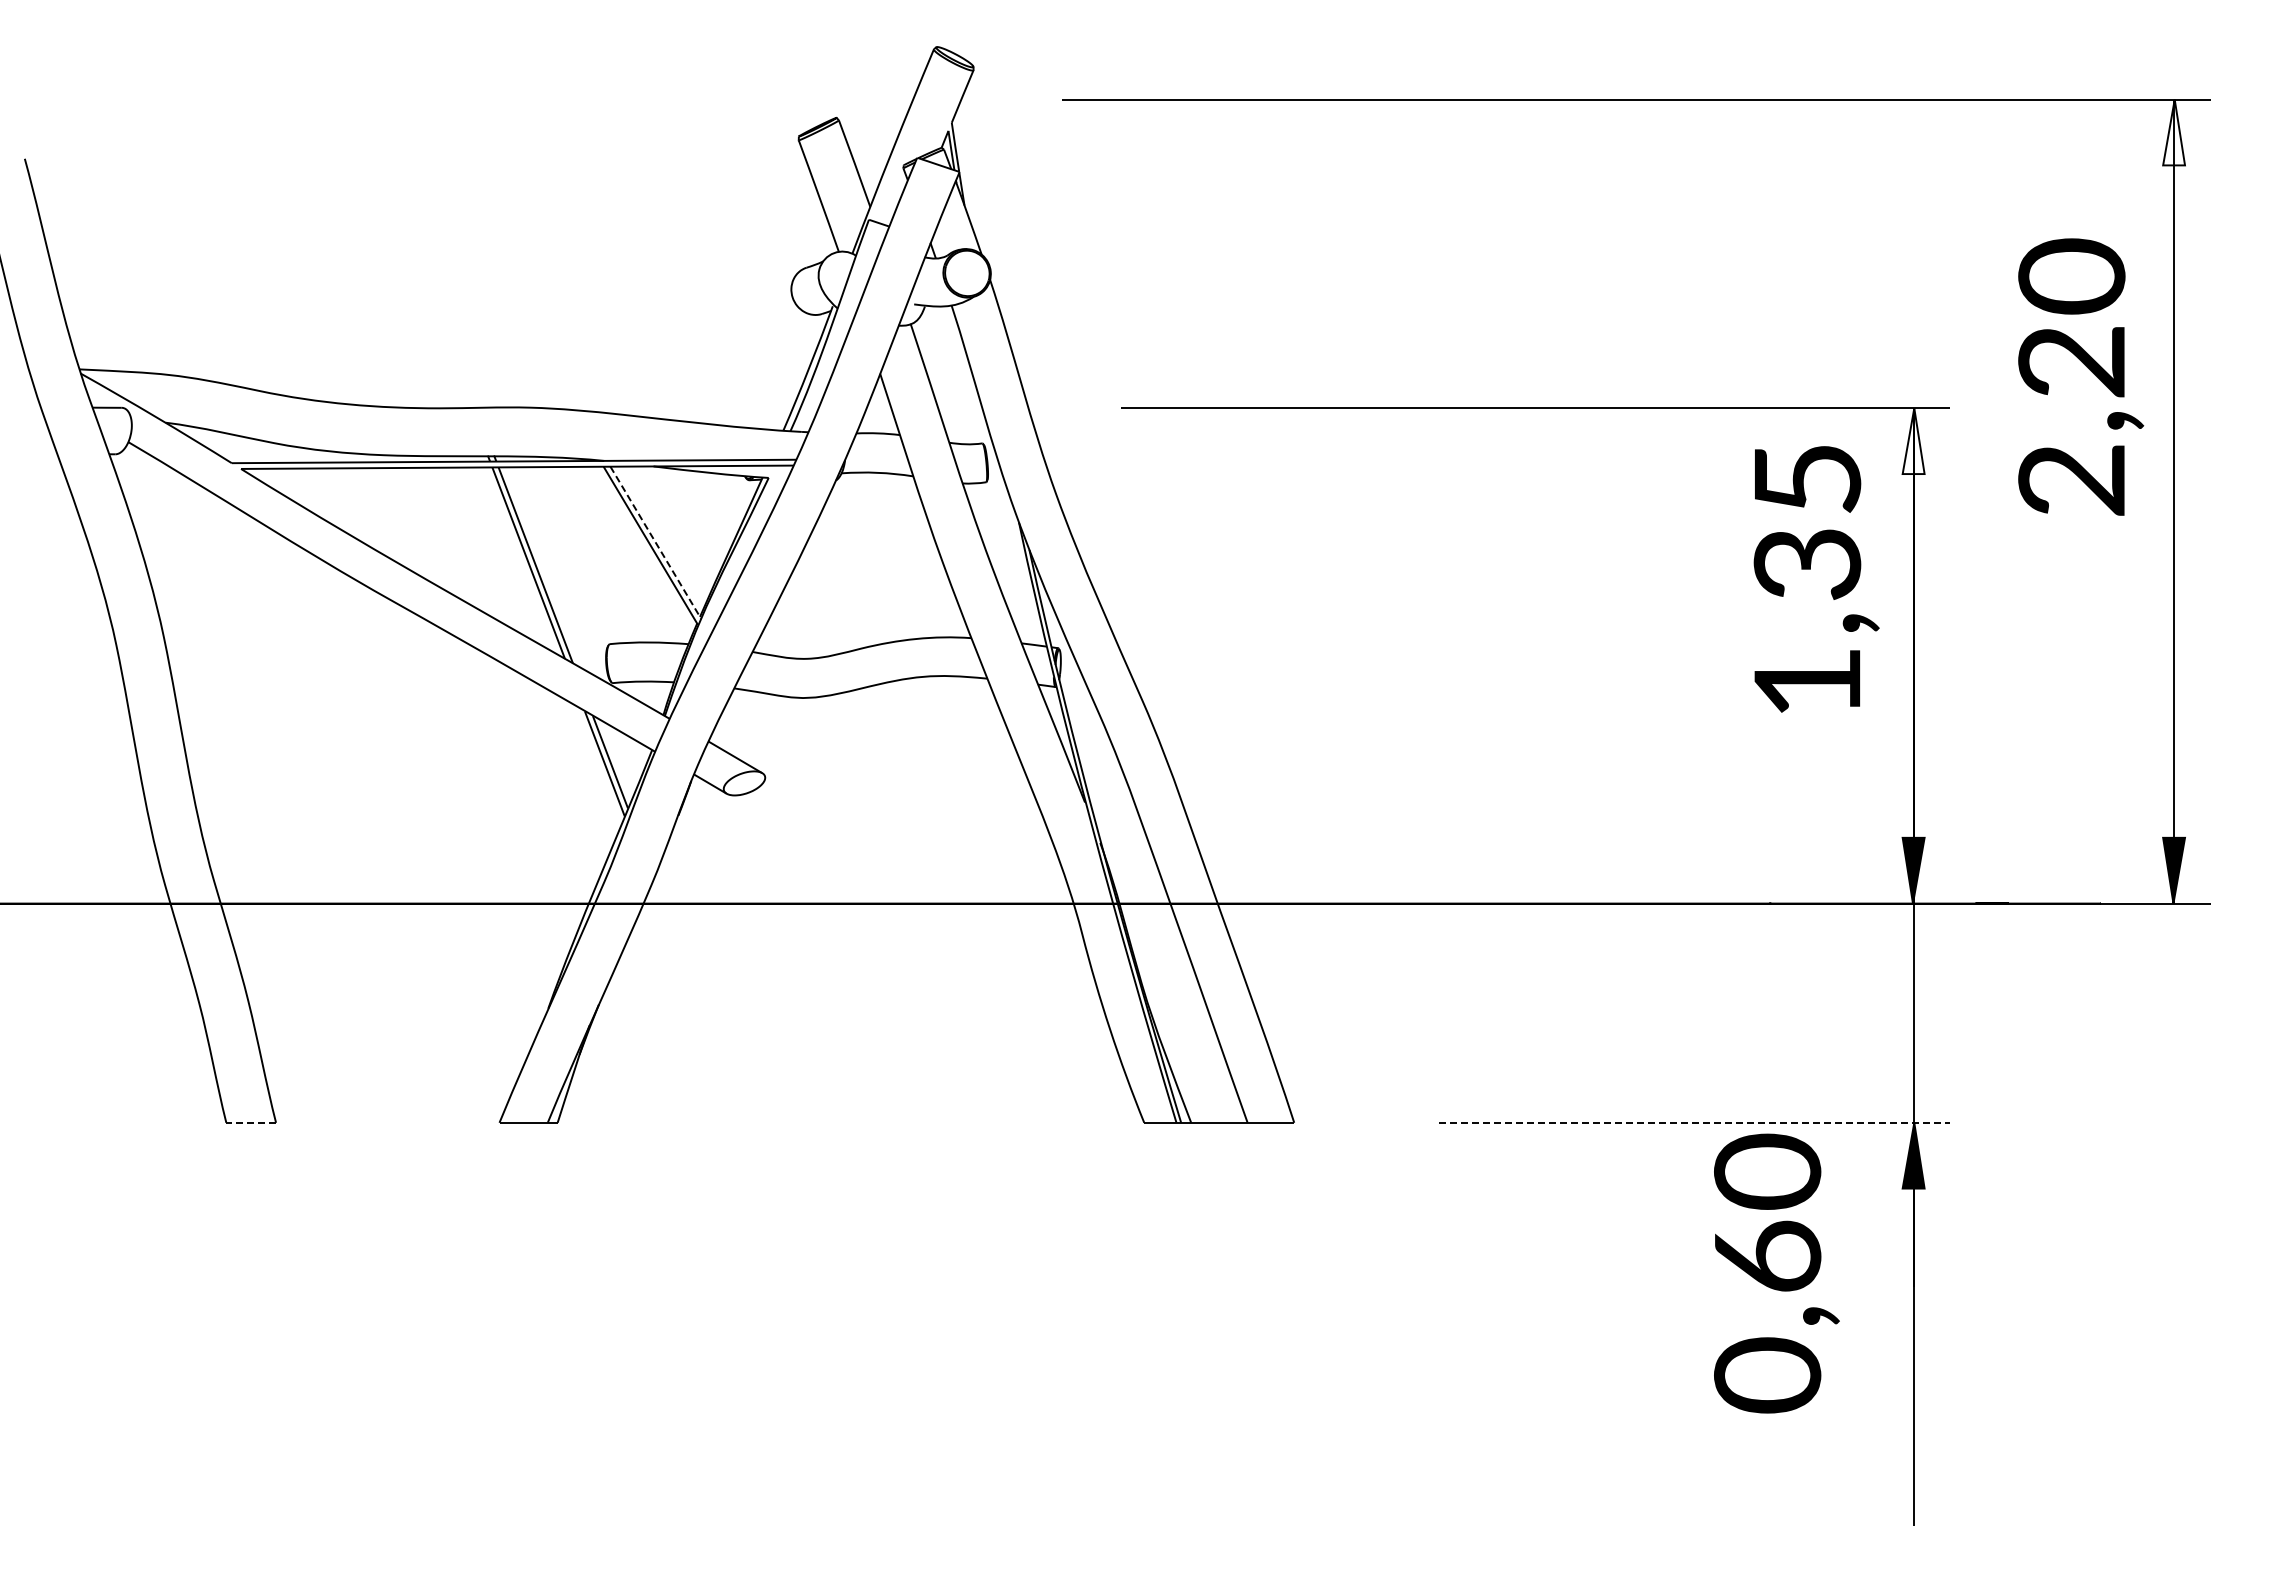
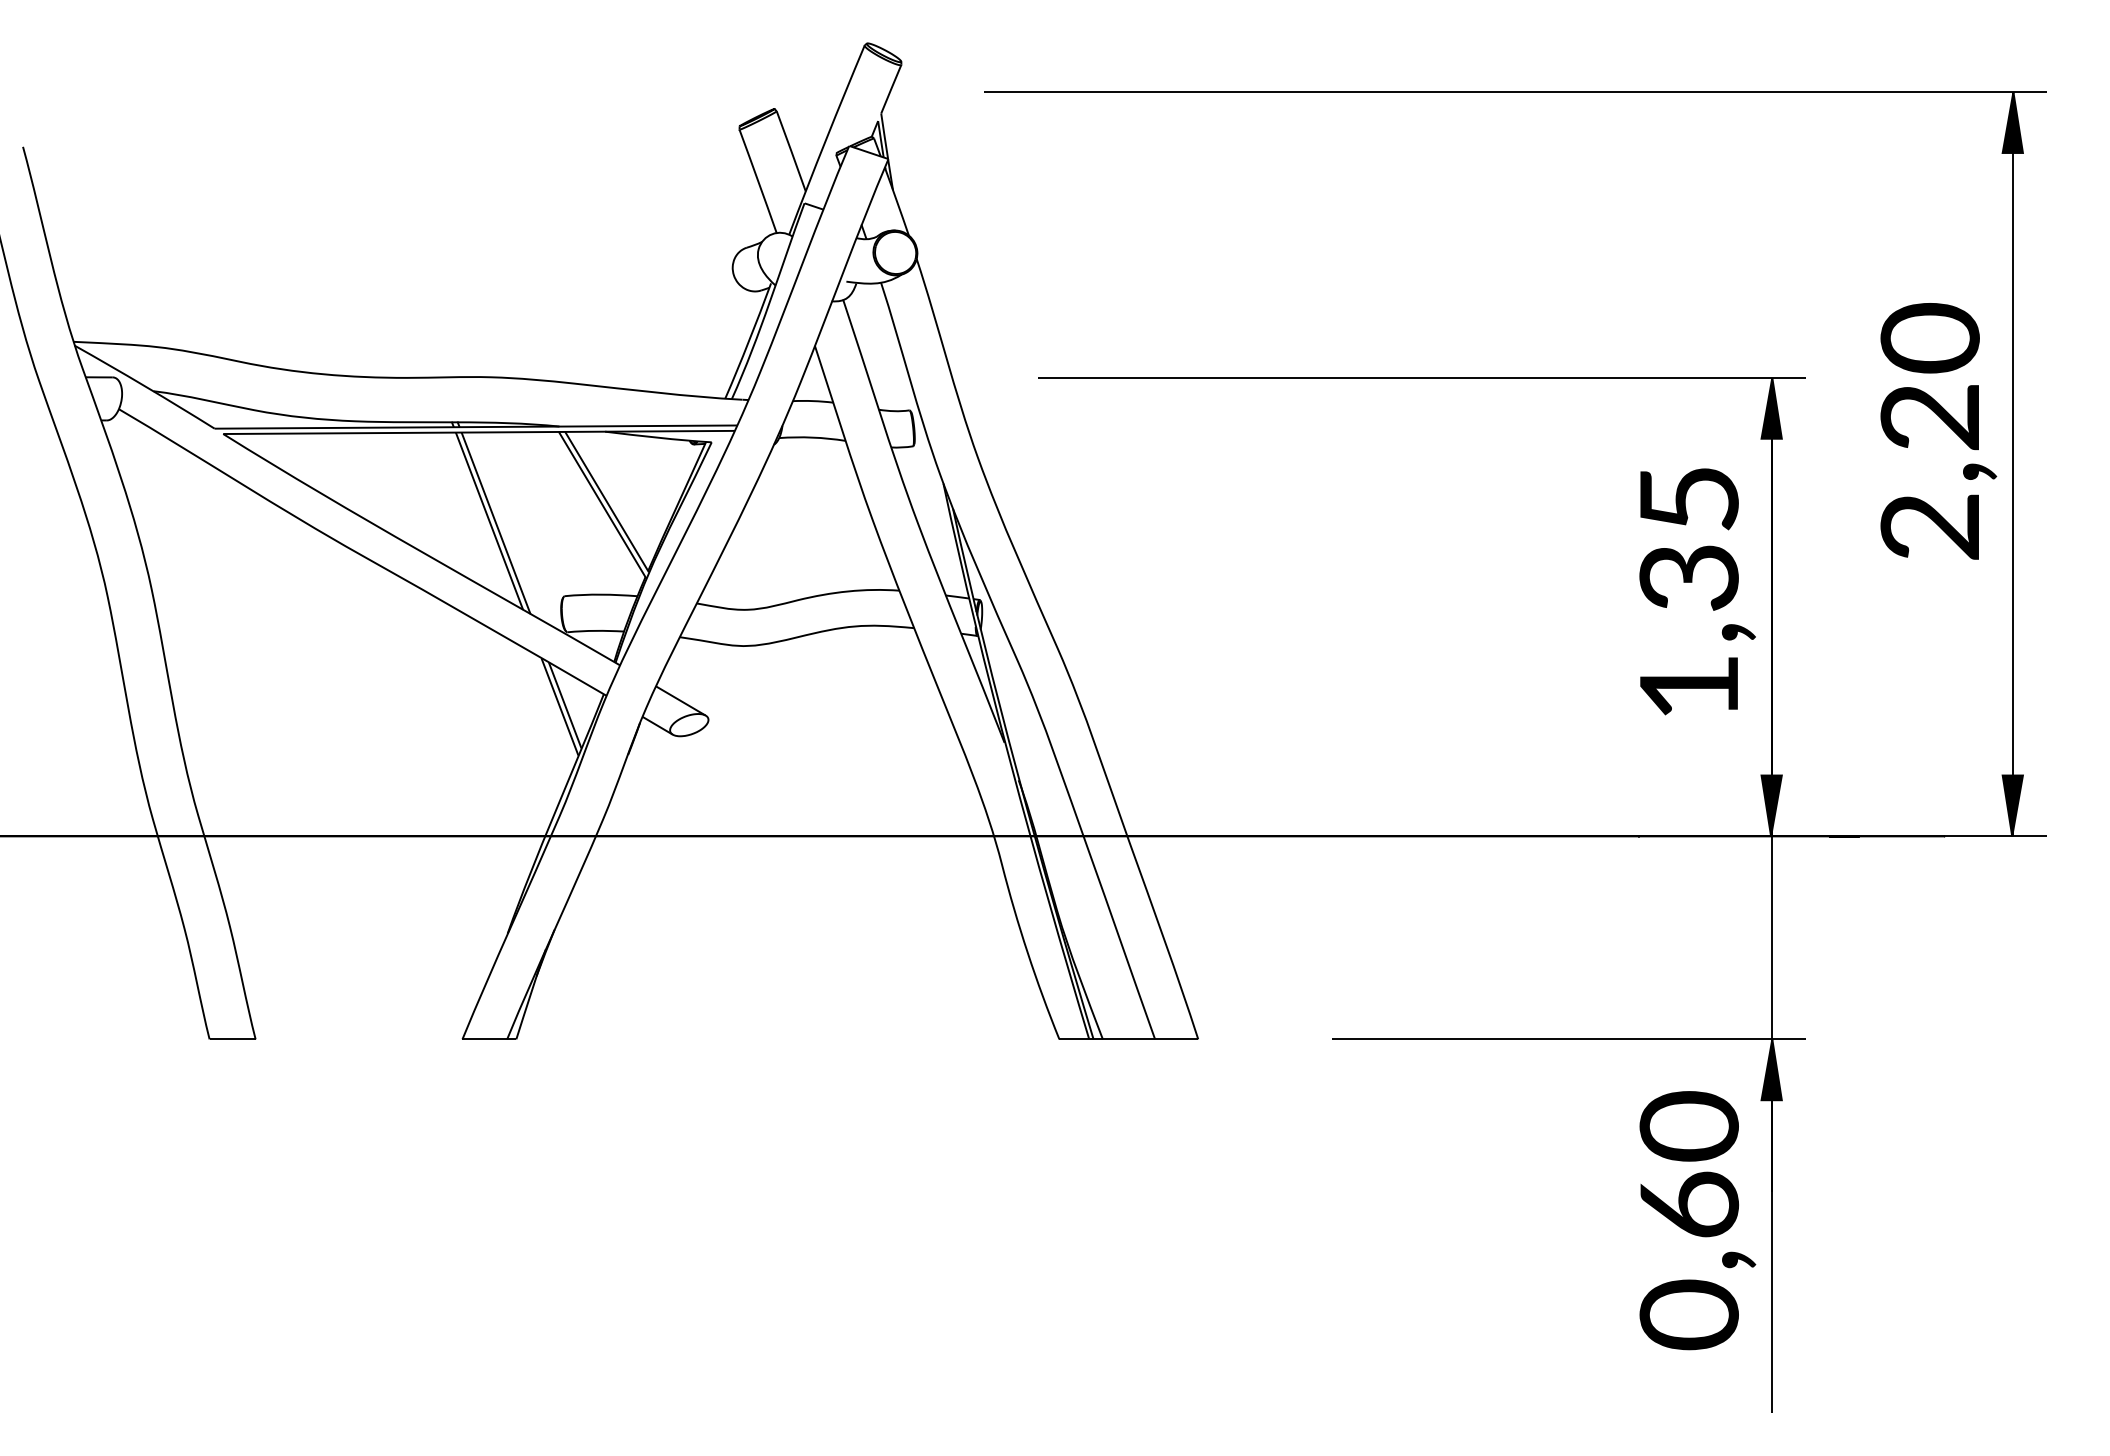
fill: (2174, 132) -> (2013, 122), added
text: (2081, 376) -> (1939, 430), moved
fill: (1913, 441) -> (1771, 408), added
line: (655, 542) -> (606, 502), dashed -> solid
text: (1816, 579) -> (1697, 591), moved
line: (251, 1122) -> (232, 1039), dashed -> solid
line: (1694, 1122) -> (1568, 1039), dashed -> solid
text: (1776, 1273) -> (1697, 1220), moved

